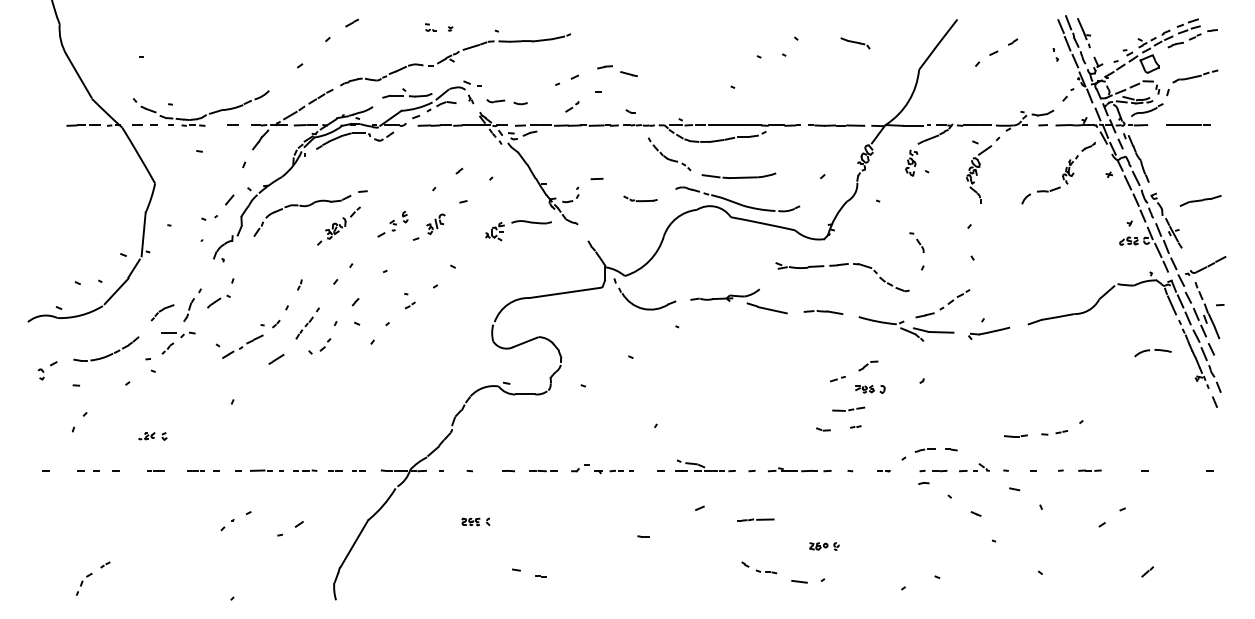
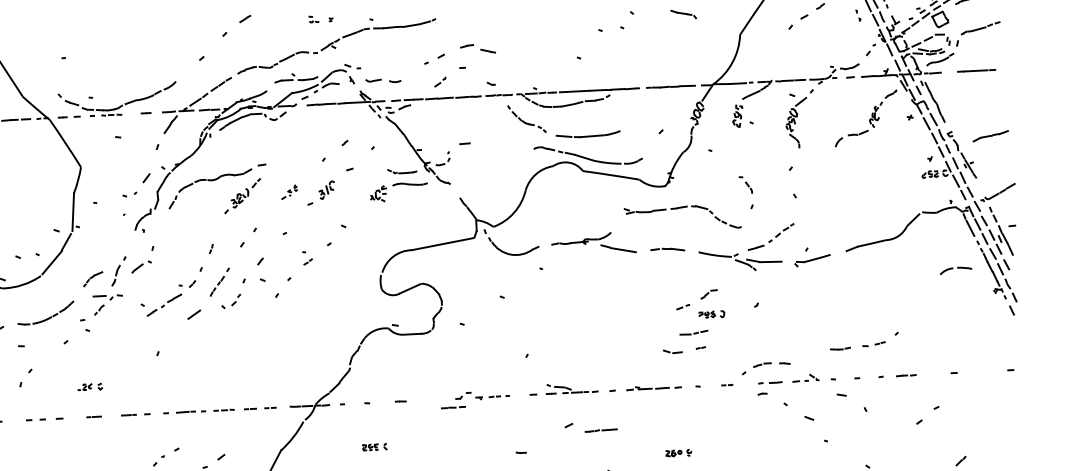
part: (640, 198) -> (402, 170), moved
part: (392, 224) -> (289, 192), size x0.6
part: (823, 429) -> (672, 351), size x1.6
line: (543, 471) -> (453, 408), moved
line: (754, 519) -> (600, 430), moved

